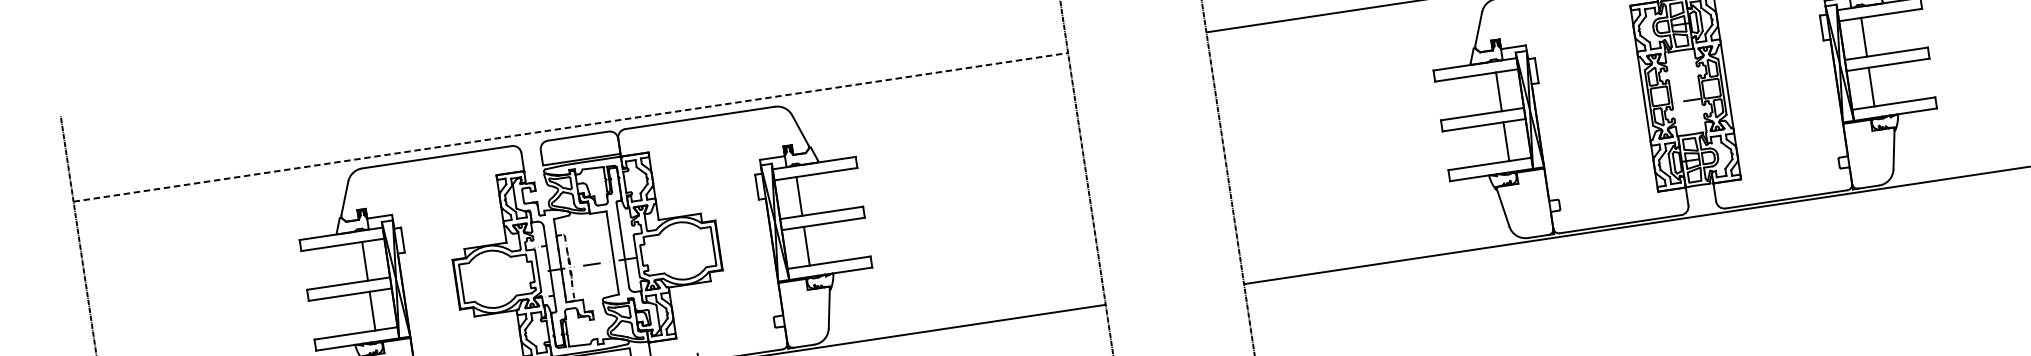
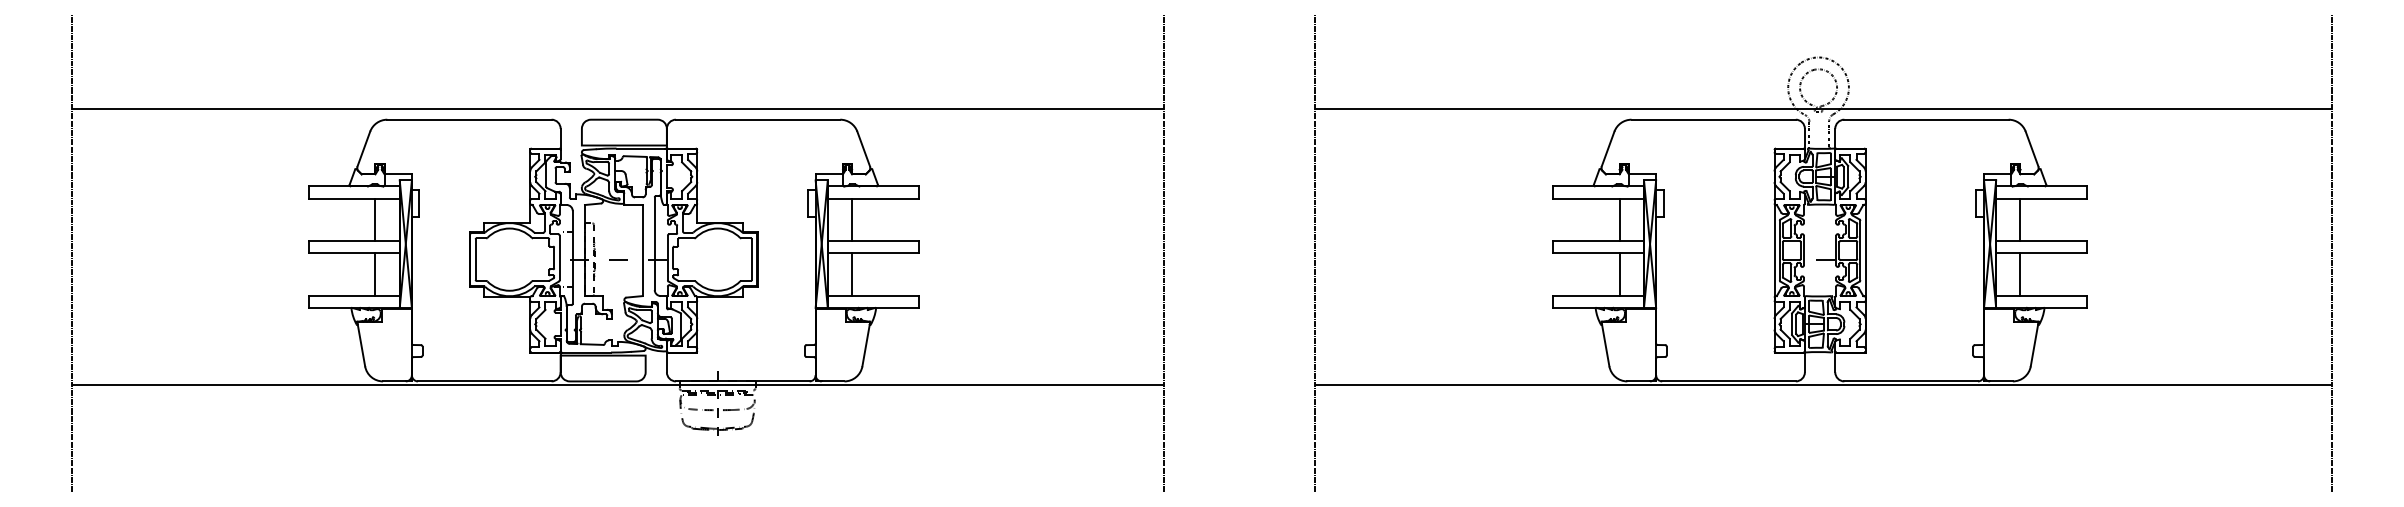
line: (570, 127) -> (617, 109), dashed -> solid

